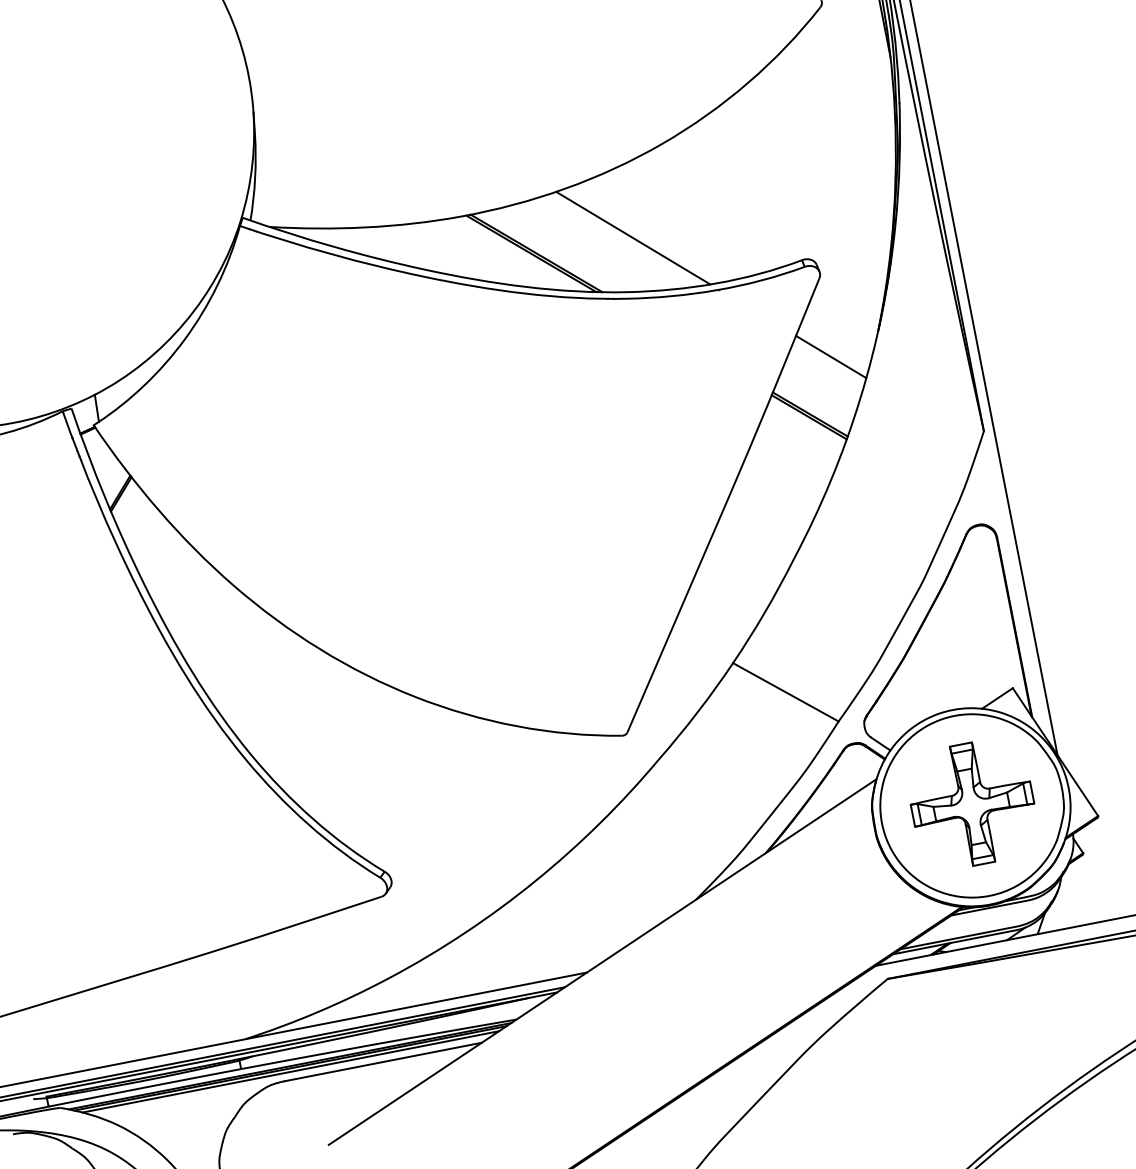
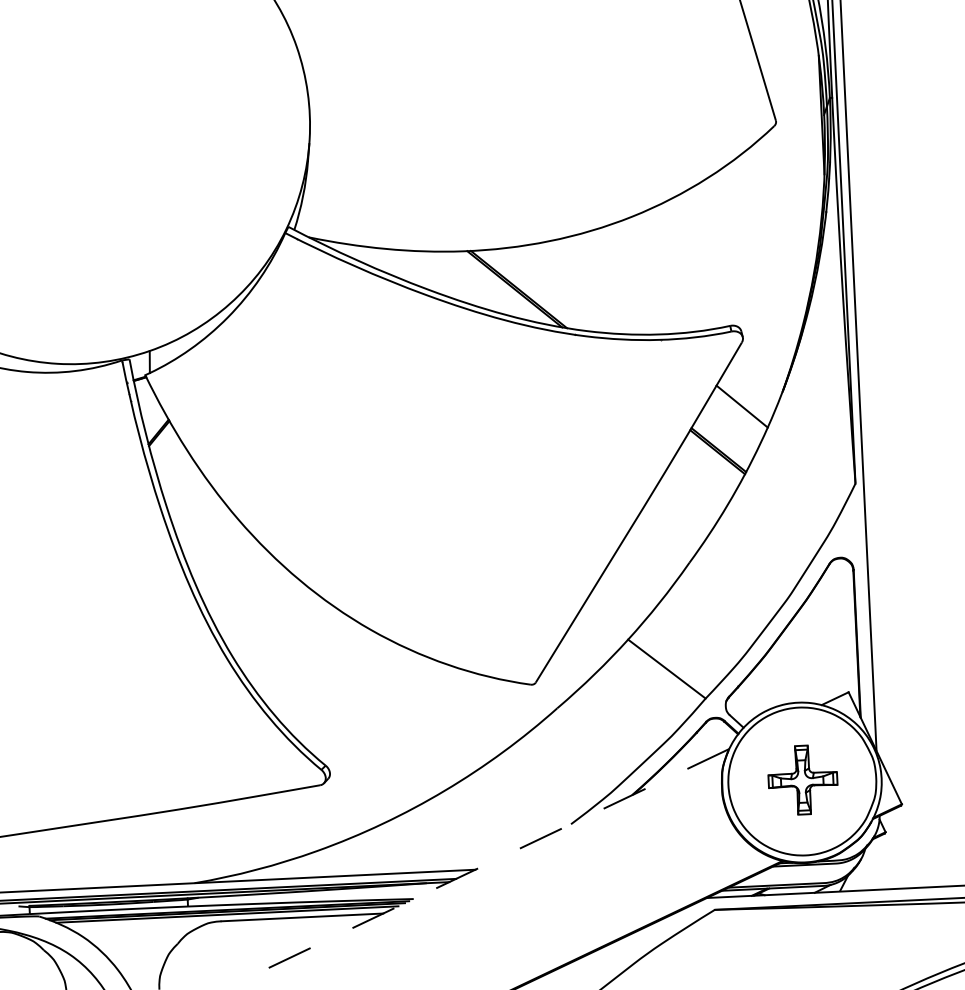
line: (632, 238) -> (597, 288), removed
part: (971, 803) -> (802, 779), size x0.7
line: (603, 962) -> (489, 863), solid -> dashed

